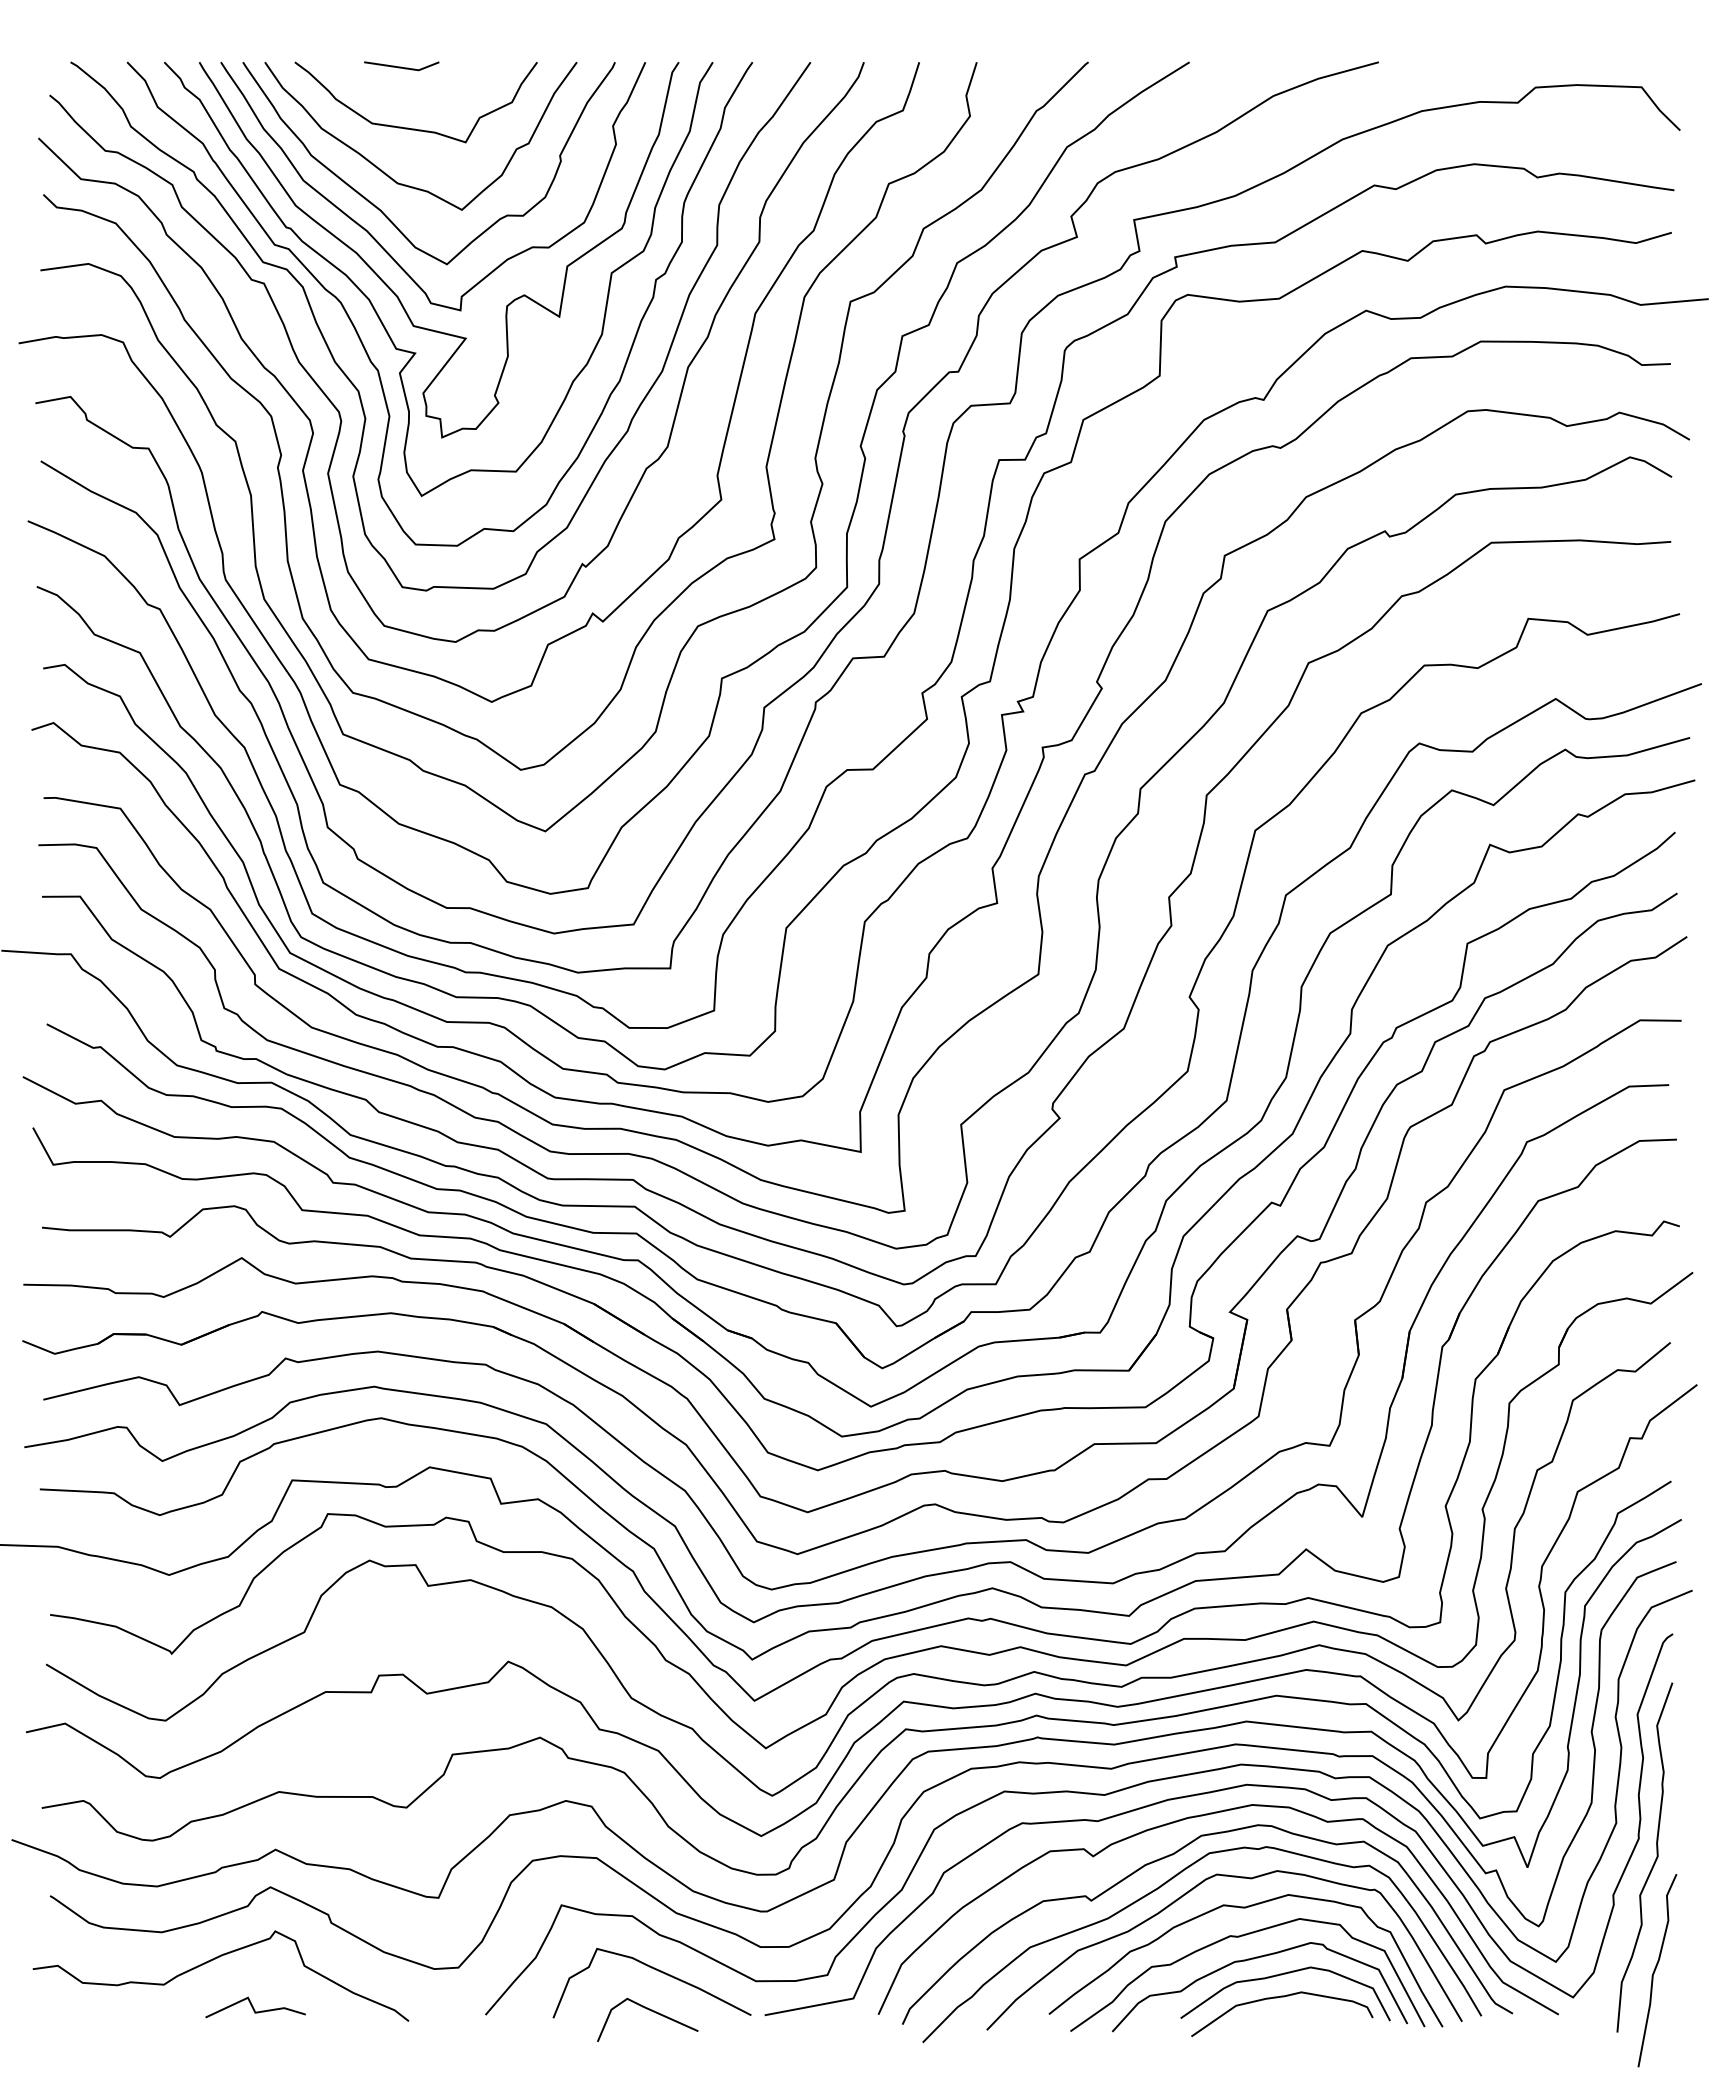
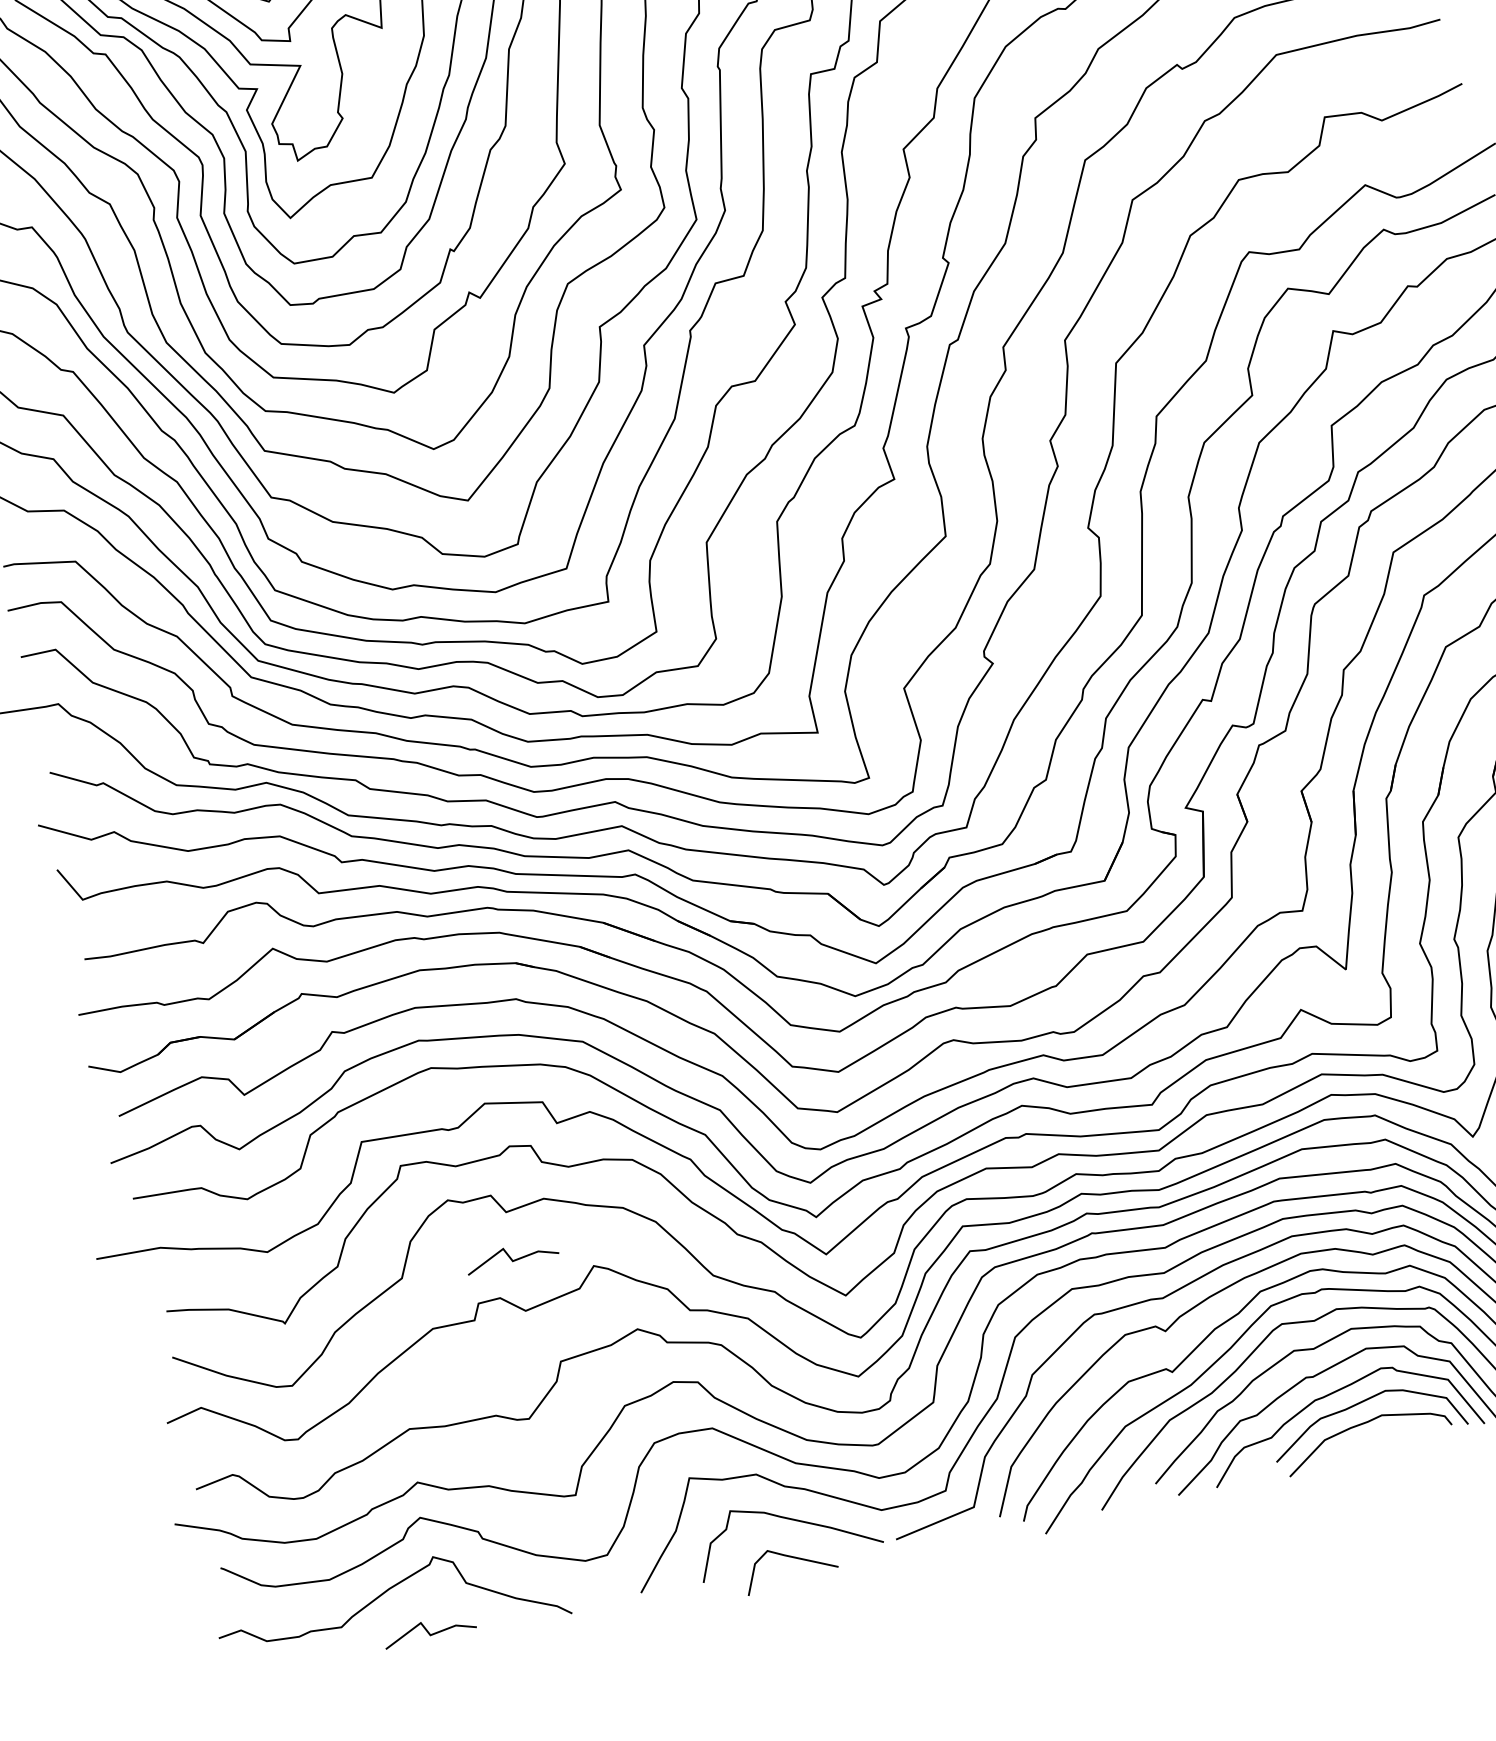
line: (423, 1634) -> (511, 1257), added

